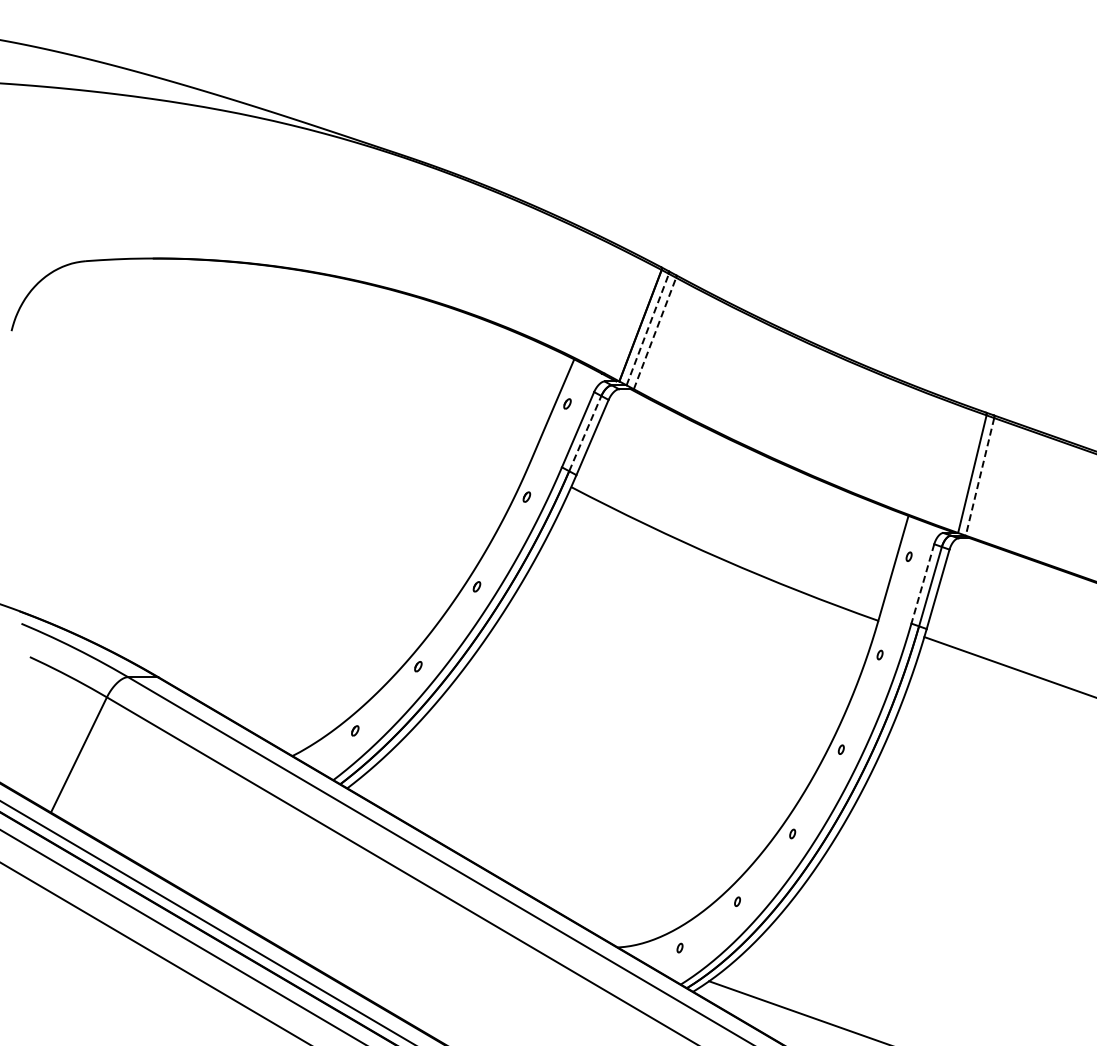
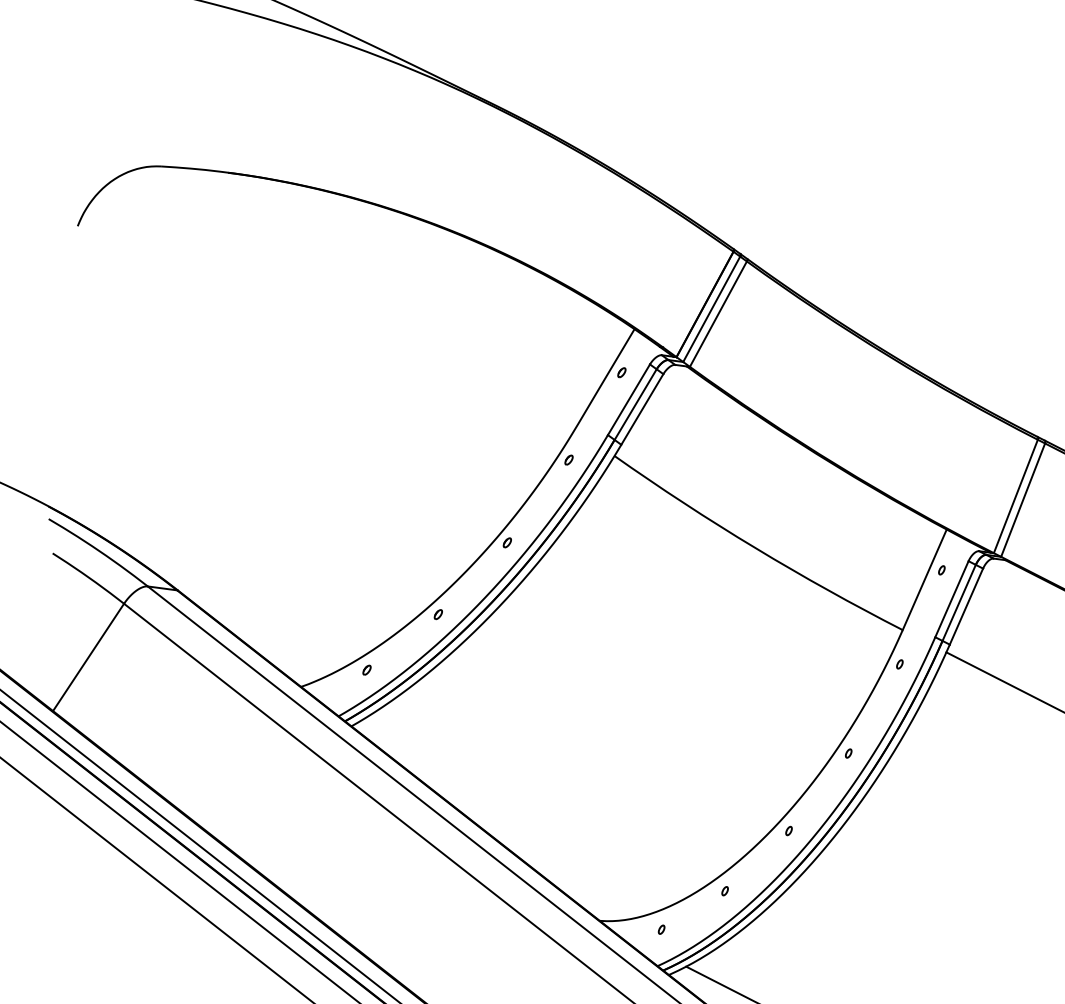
line: (647, 329) -> (711, 309), dashed -> solid
line: (655, 333) -> (718, 314), dashed -> solid
line: (585, 433) -> (635, 404), dashed -> solid
line: (980, 476) -> (1023, 499), dashed -> solid
line: (922, 584) -> (951, 599), dashed -> solid

